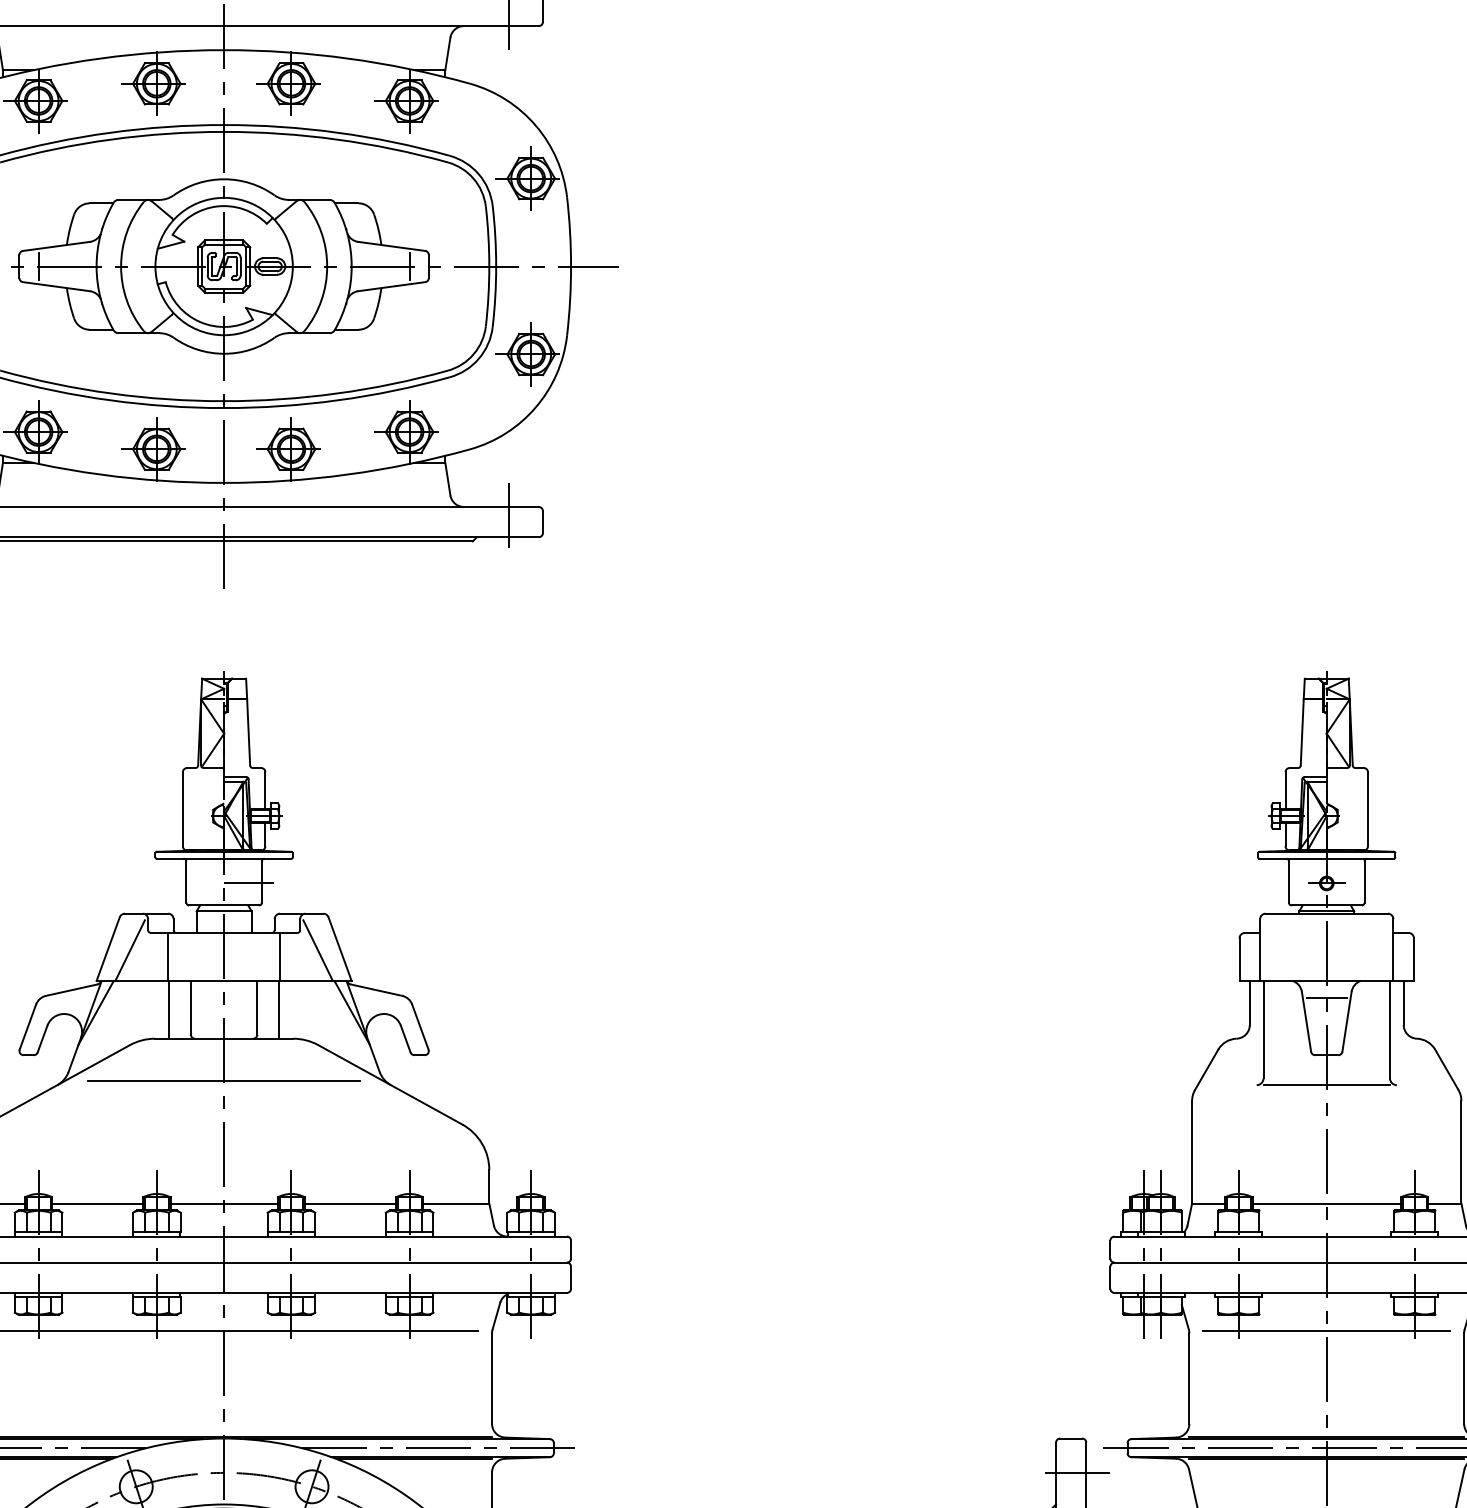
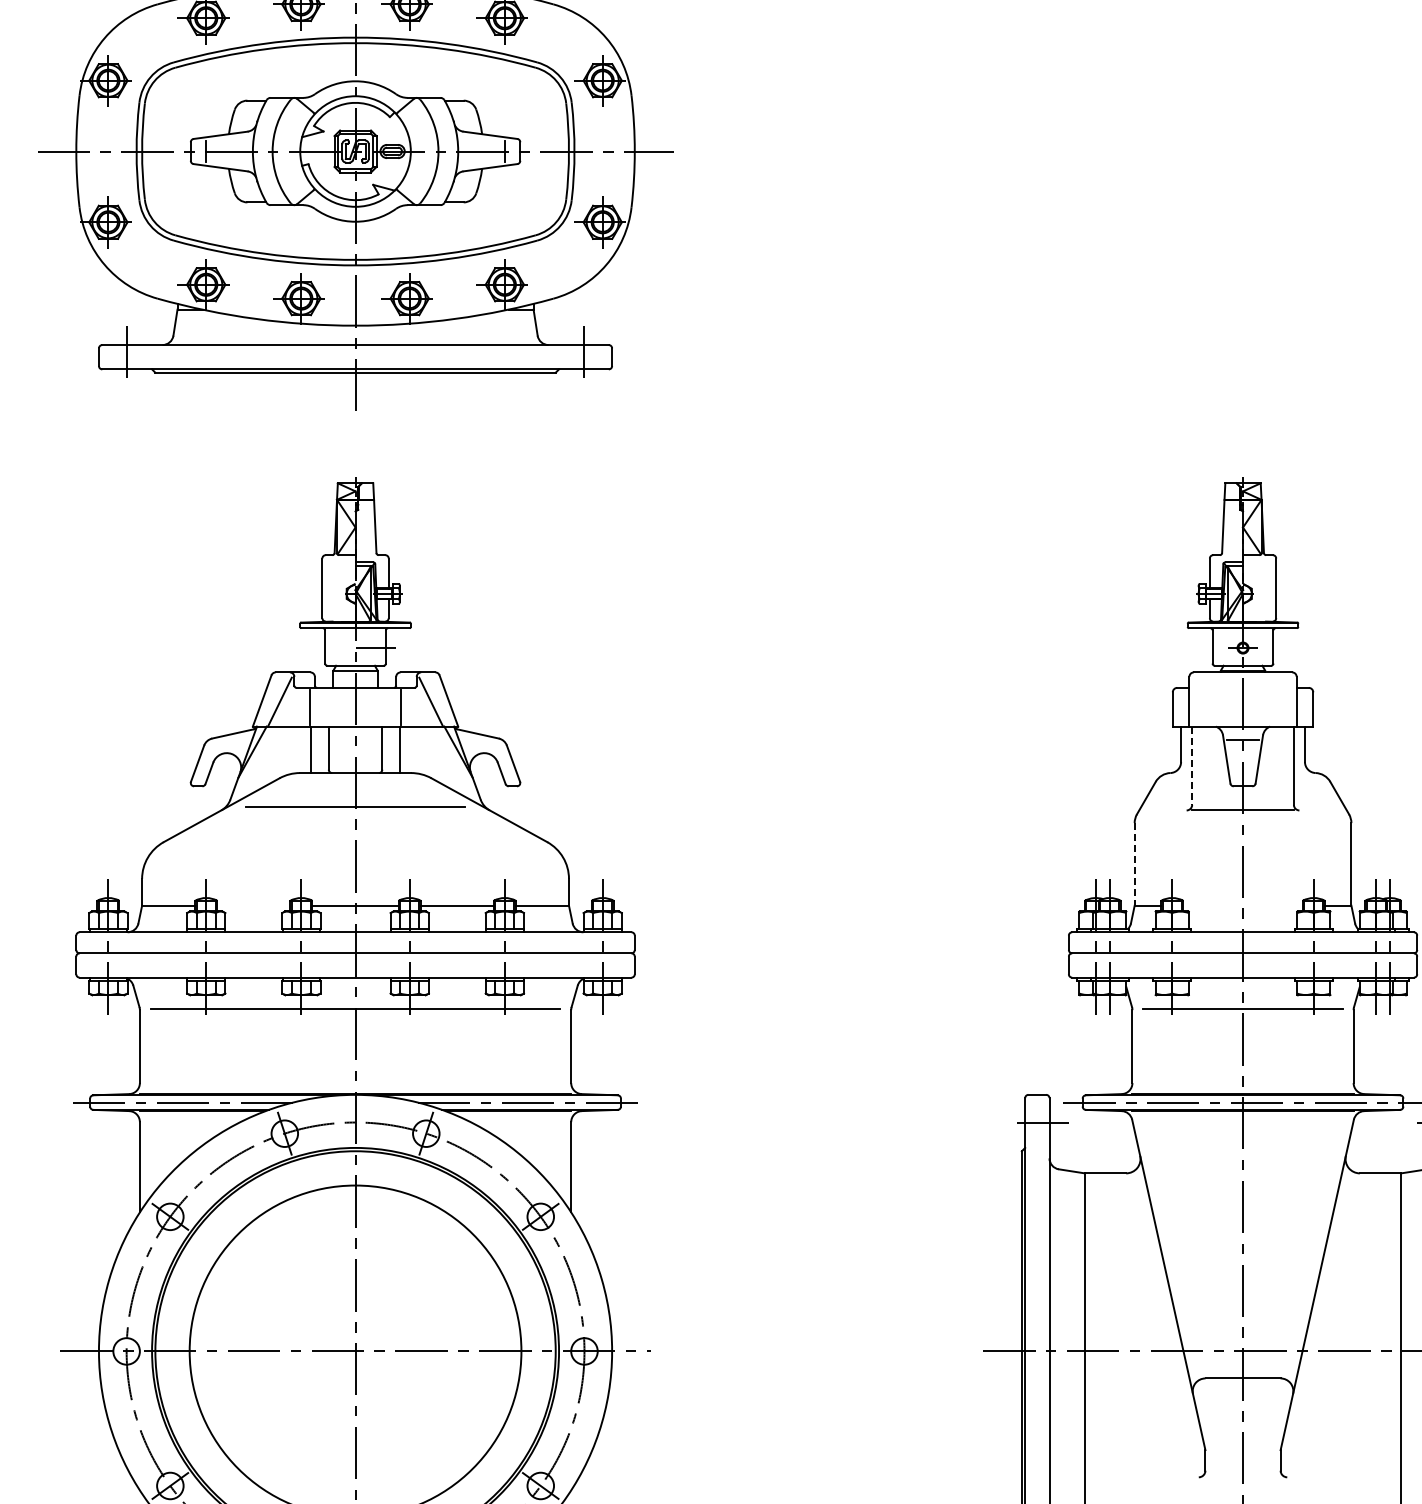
line: (1263, 1030) -> (1192, 766), solid -> dashed
line: (1191, 1152) -> (1134, 864), solid -> dashed
line: (97, 1203) -> (253, 905), removed
line: (1326, 1203) -> (1242, 905), removed

